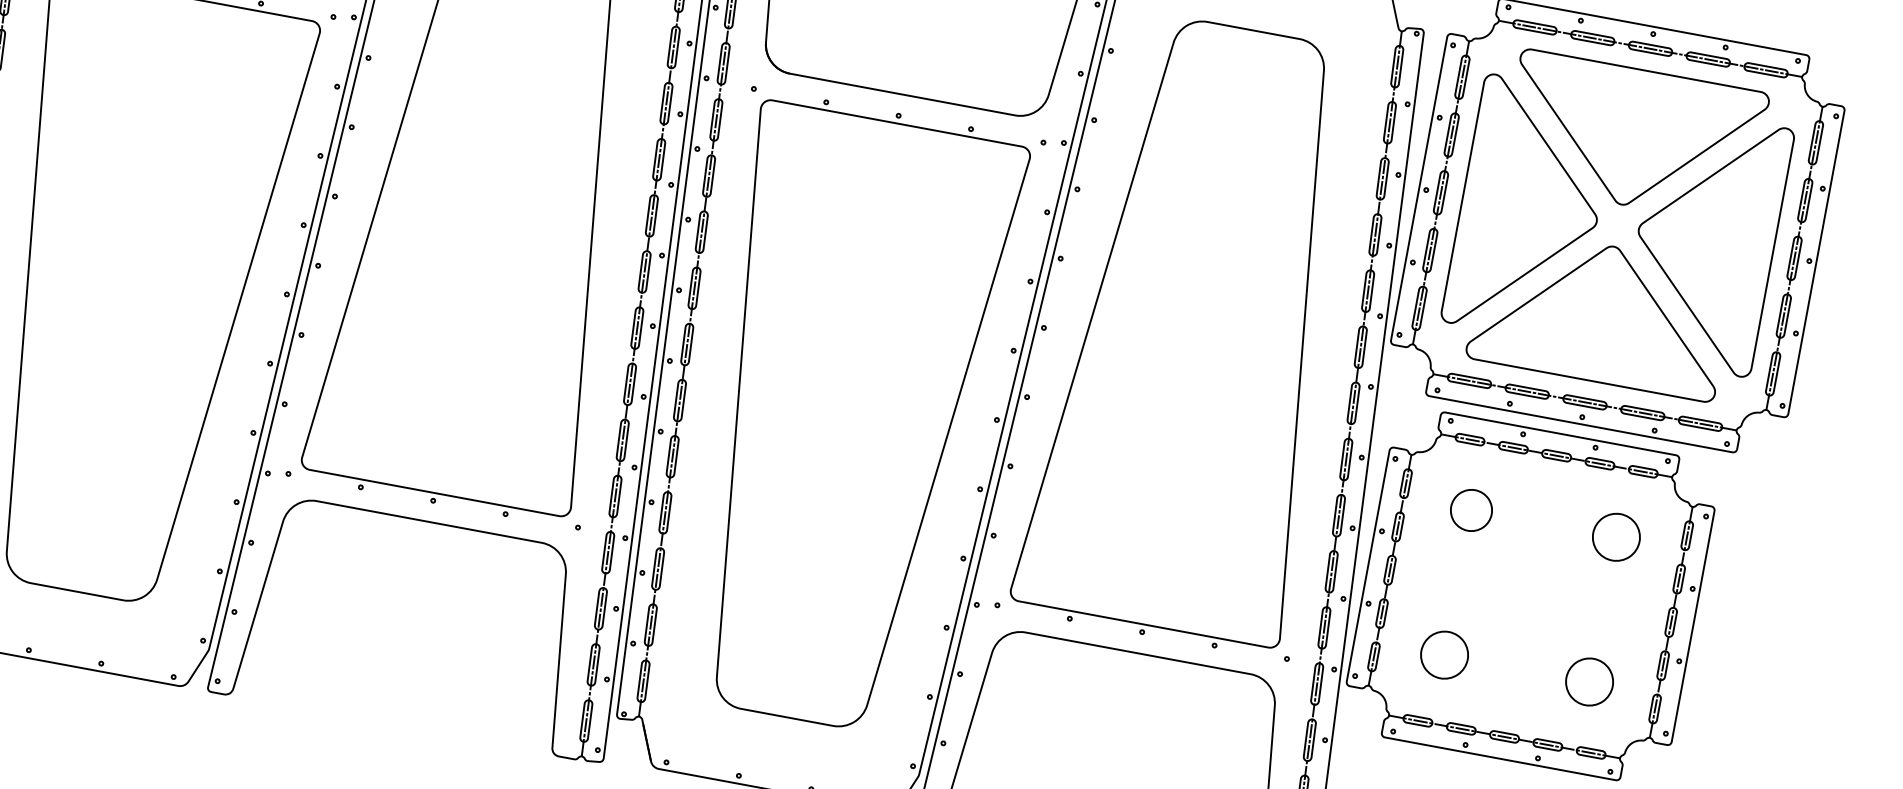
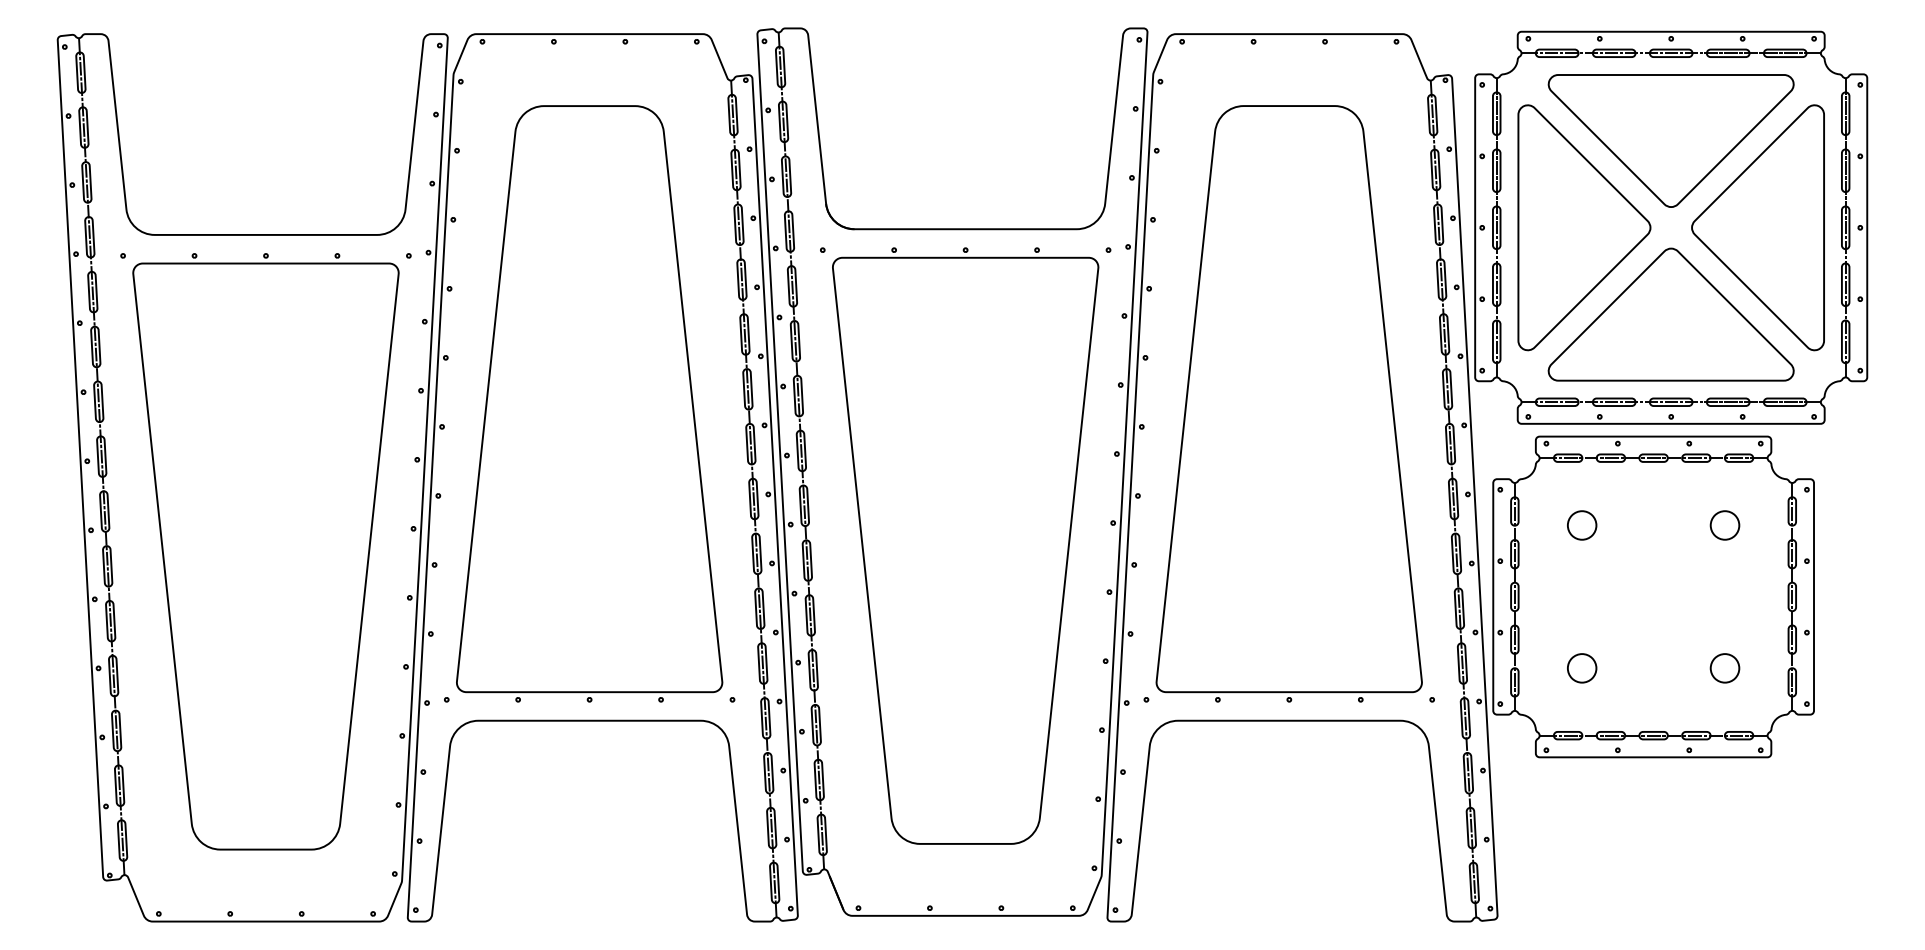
part: (1471, 510) -> (1582, 525), size x0.71
part: (1615, 537) -> (1724, 525), size x0.62
part: (1445, 655) -> (1582, 668), size x0.62
part: (1589, 682) -> (1724, 668), size x0.62

